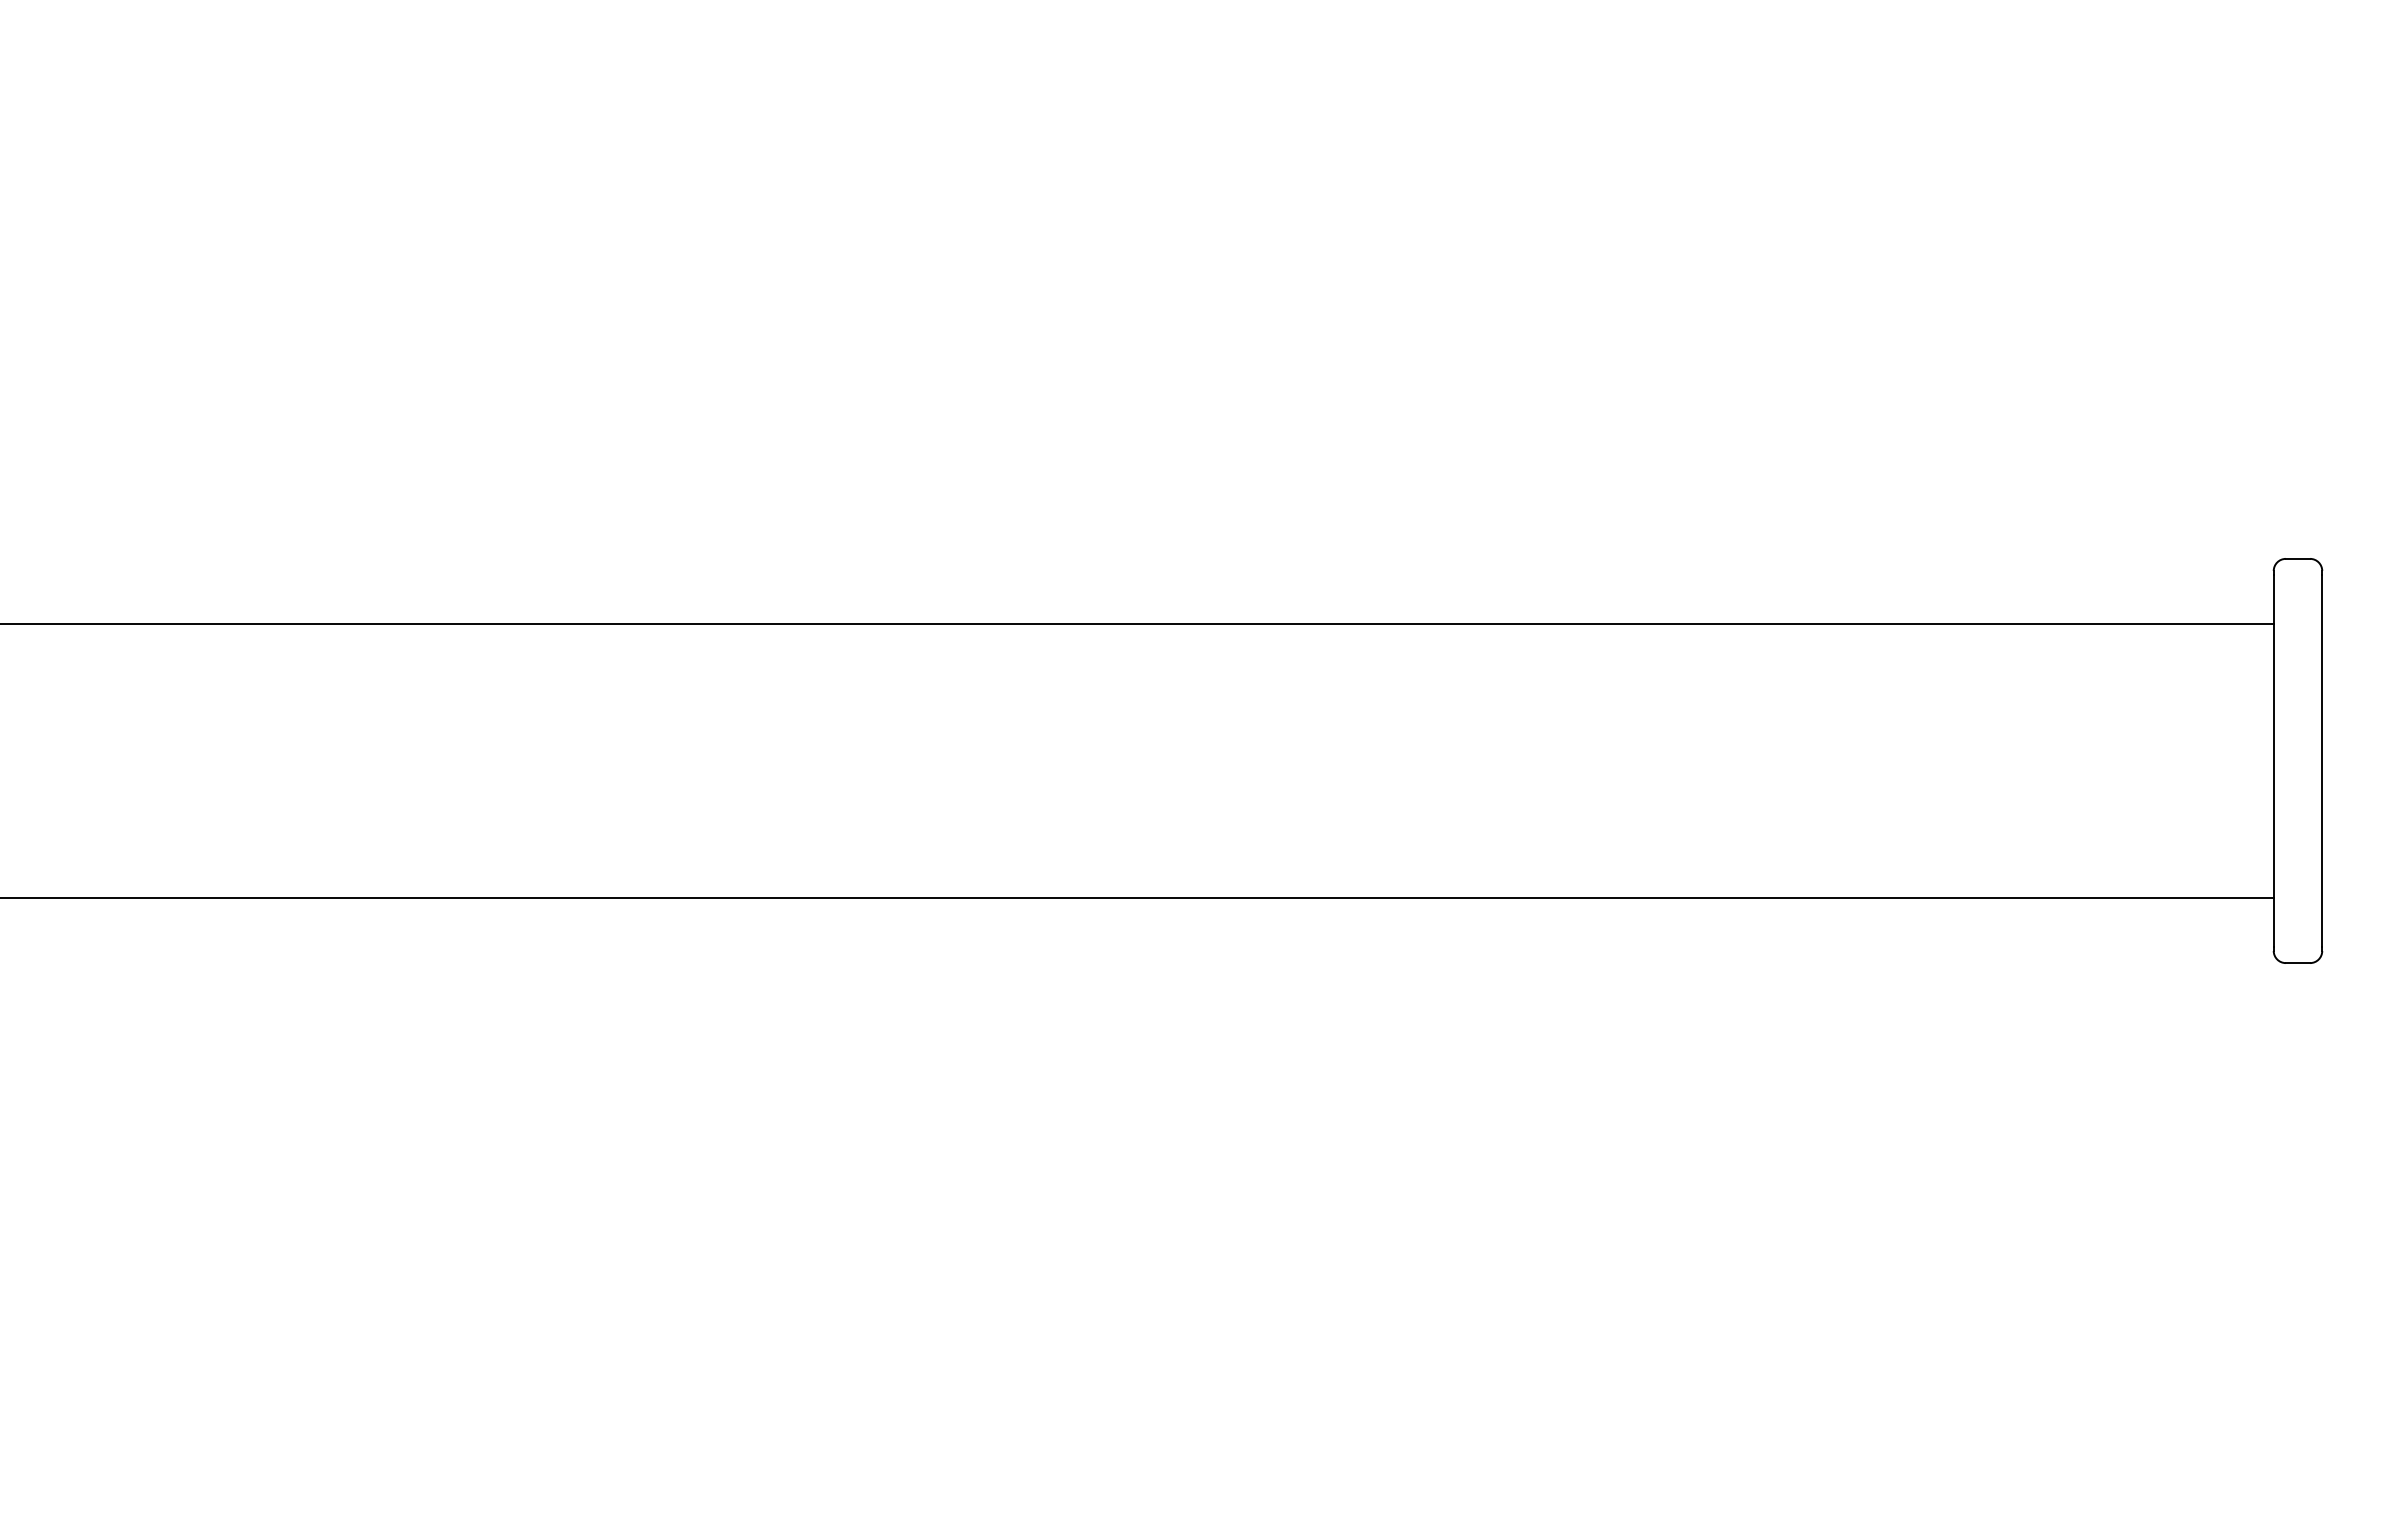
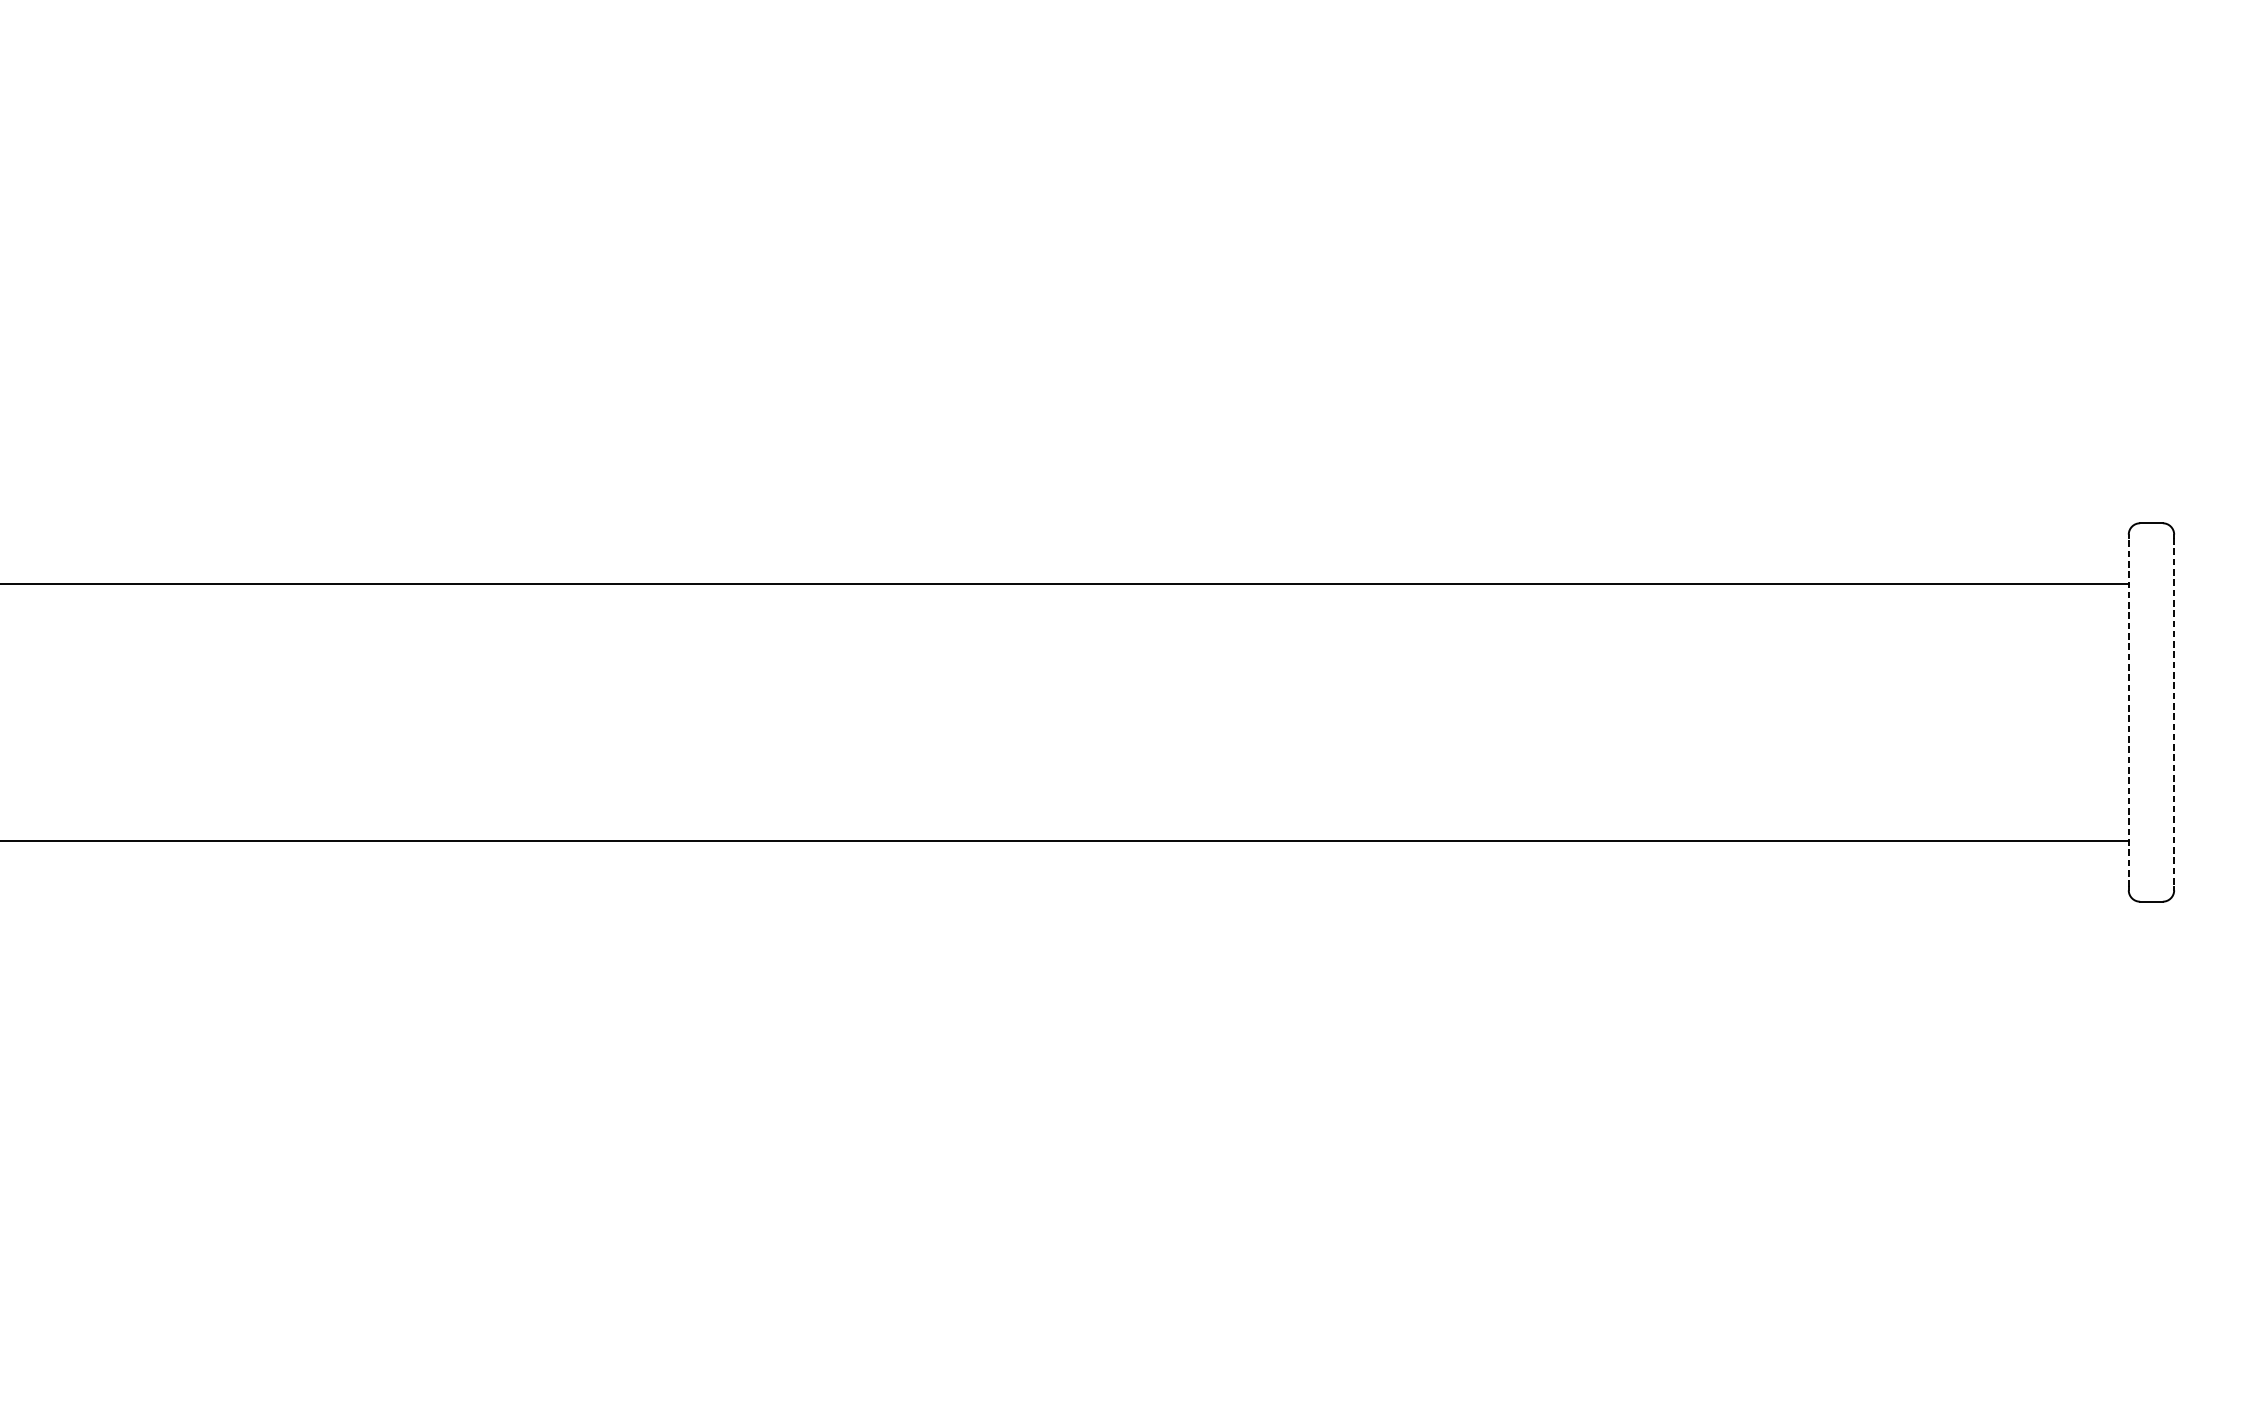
line: (2273, 760) -> (2128, 712), solid -> dashed
line: (2322, 761) -> (2174, 712), solid -> dashed

